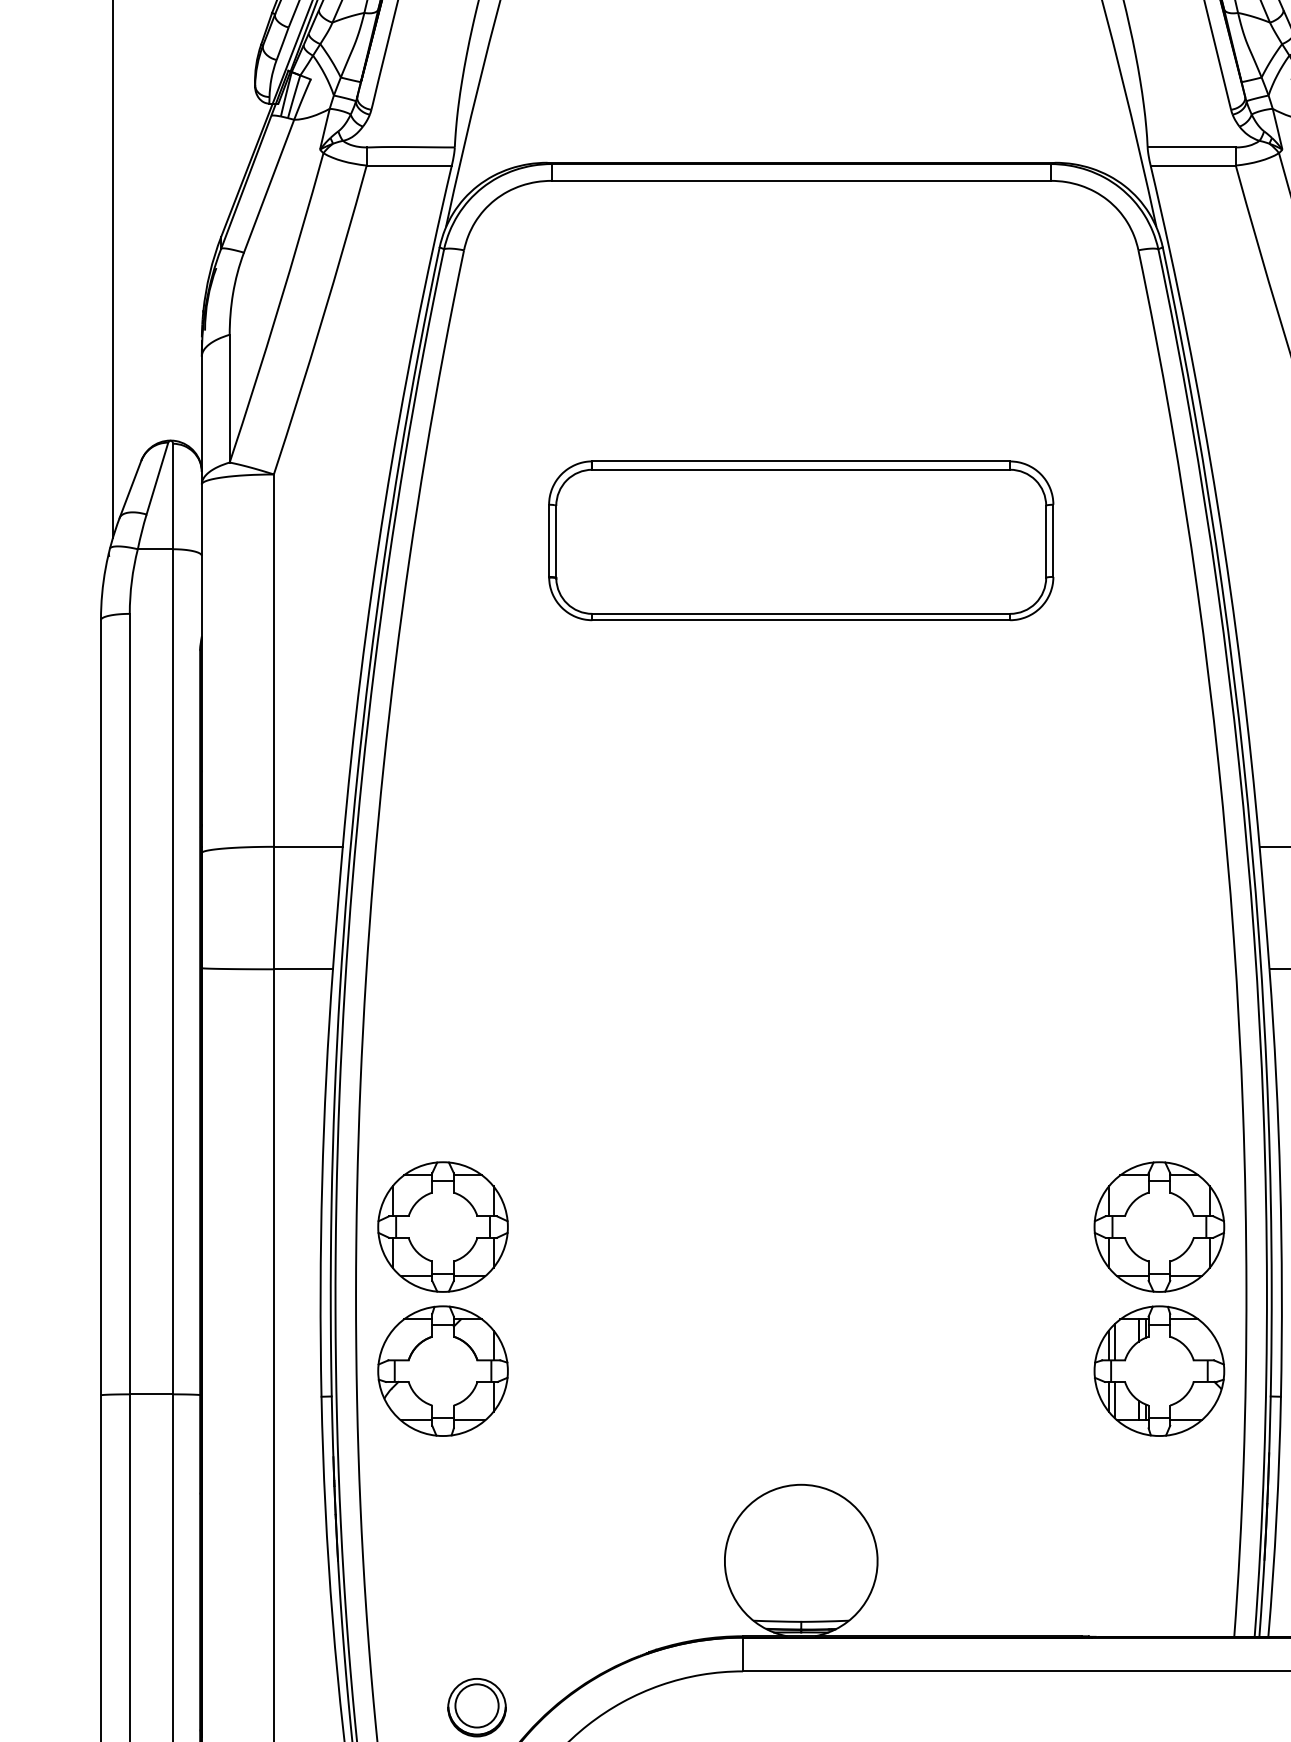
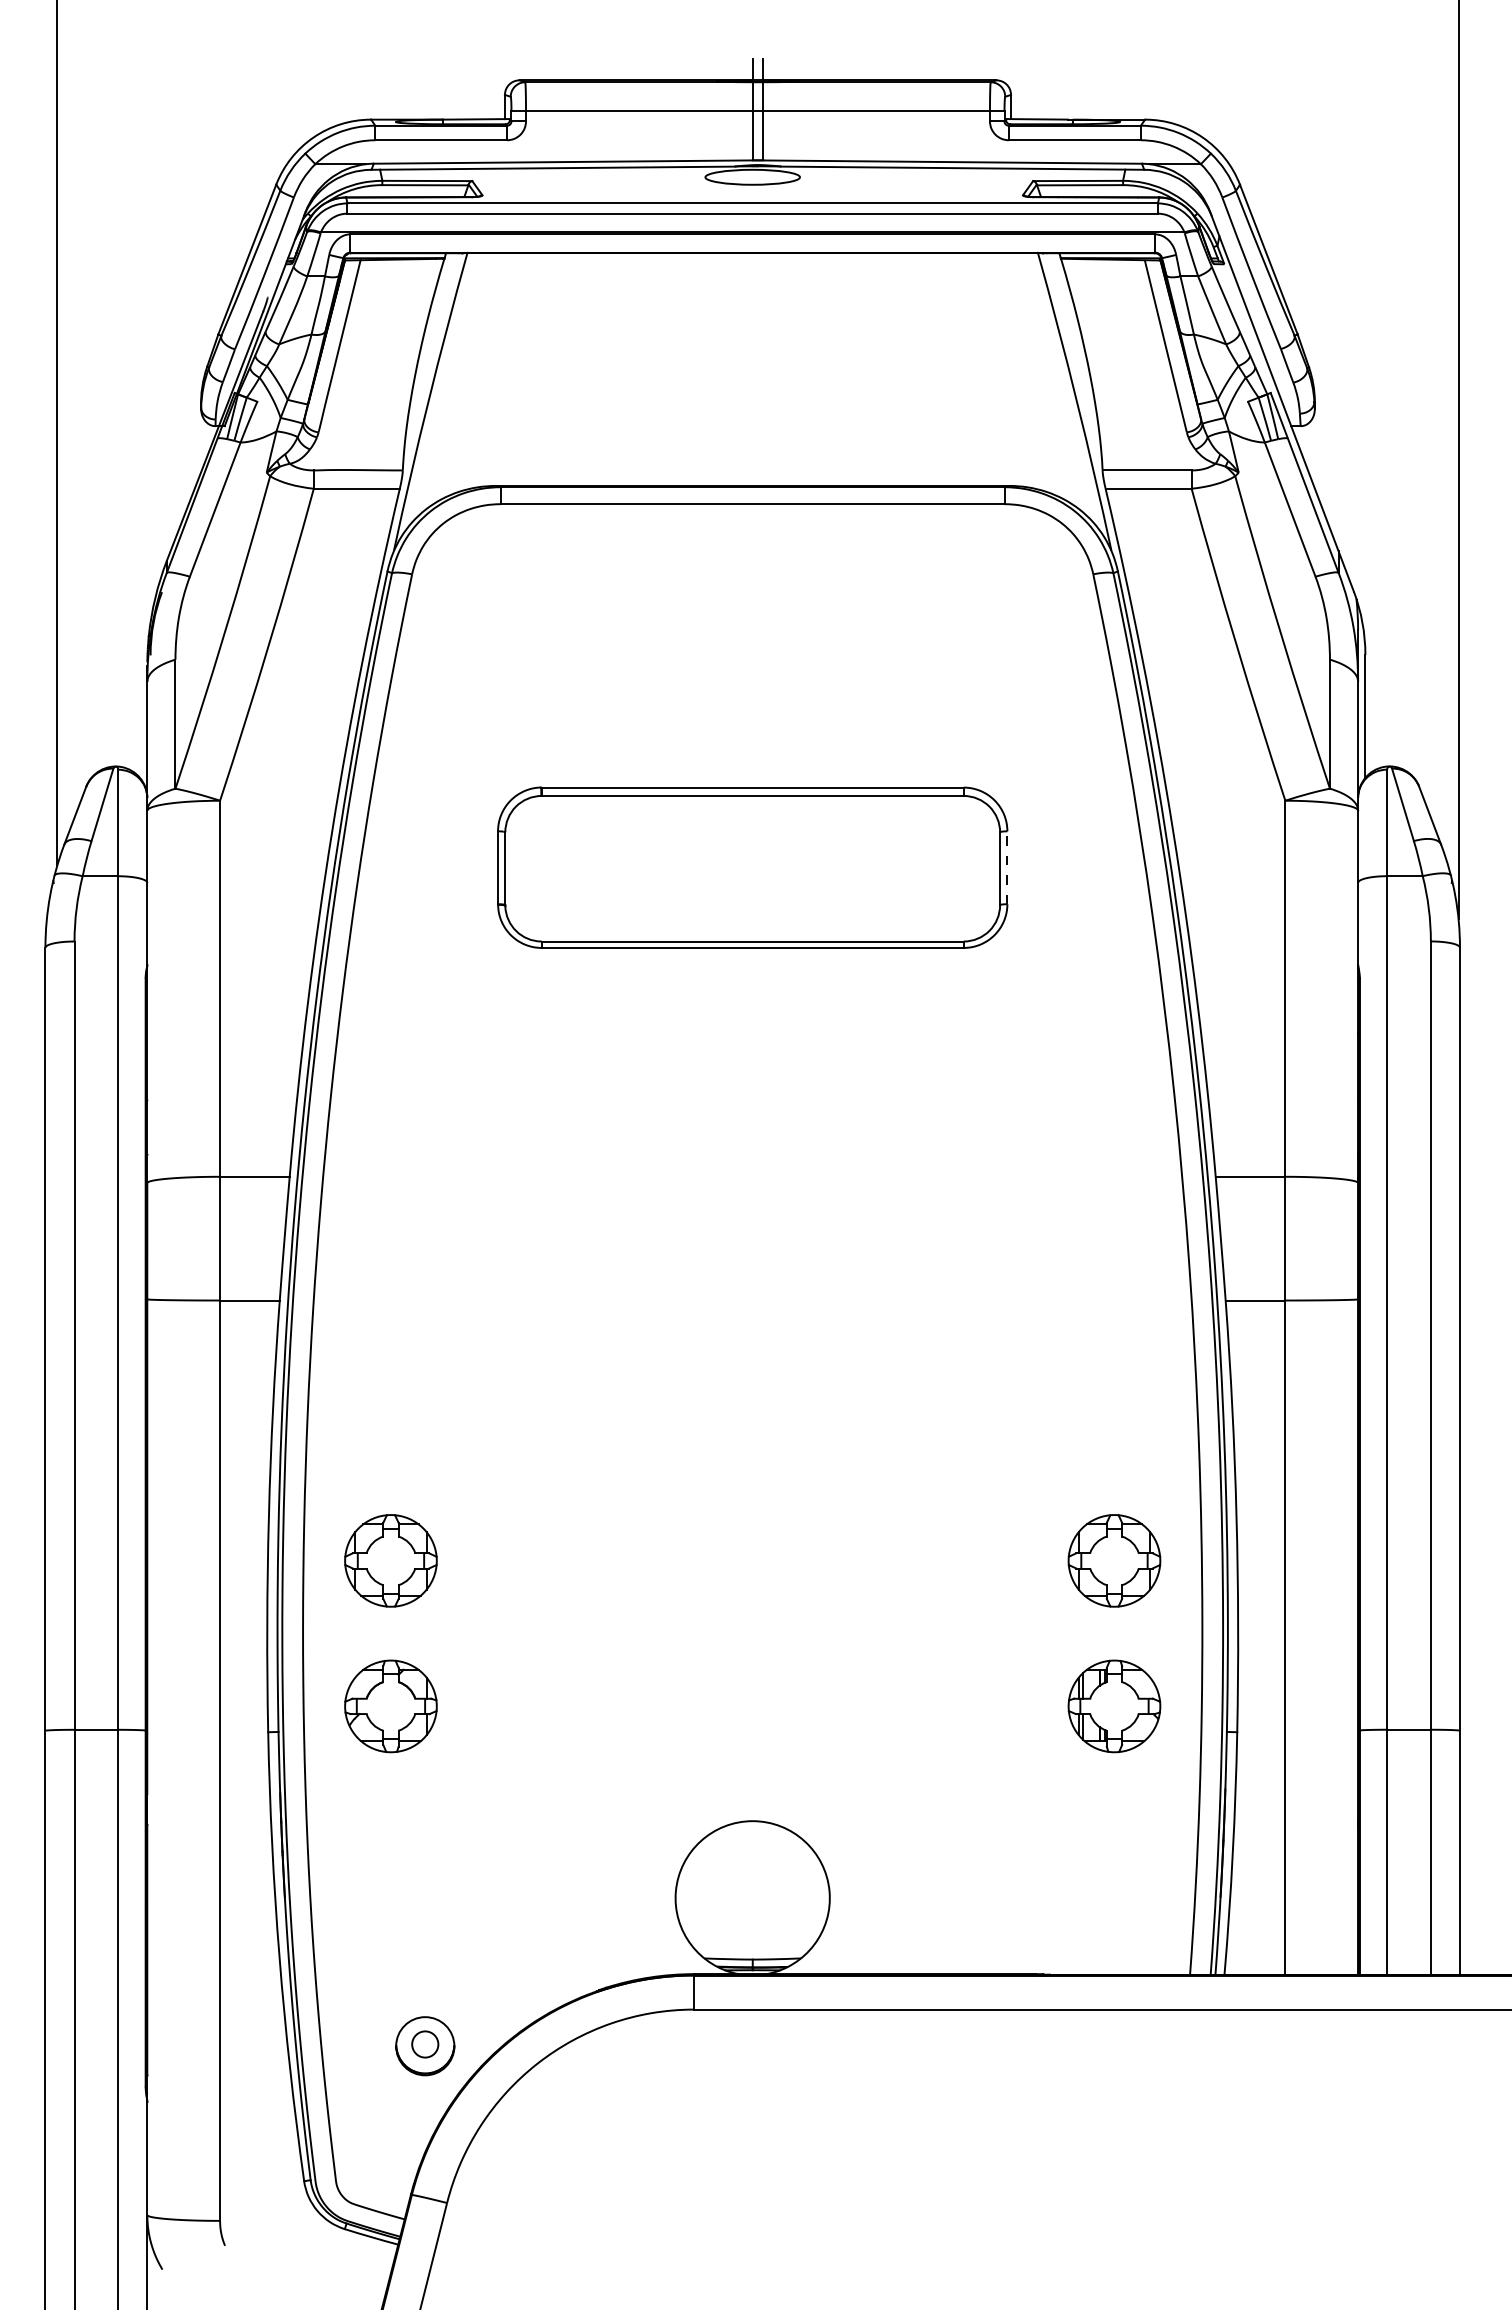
line: (1053, 540) -> (1007, 867), solid -> dashed
part: (442, 1226) -> (390, 1560), size x0.7
part: (1159, 1226) -> (1114, 1560), size x0.7
part: (442, 1371) -> (390, 1706), size x0.7
part: (1159, 1371) -> (1114, 1706), size x0.7
circle: (477, 1705) -> (425, 2044), size x0.6

